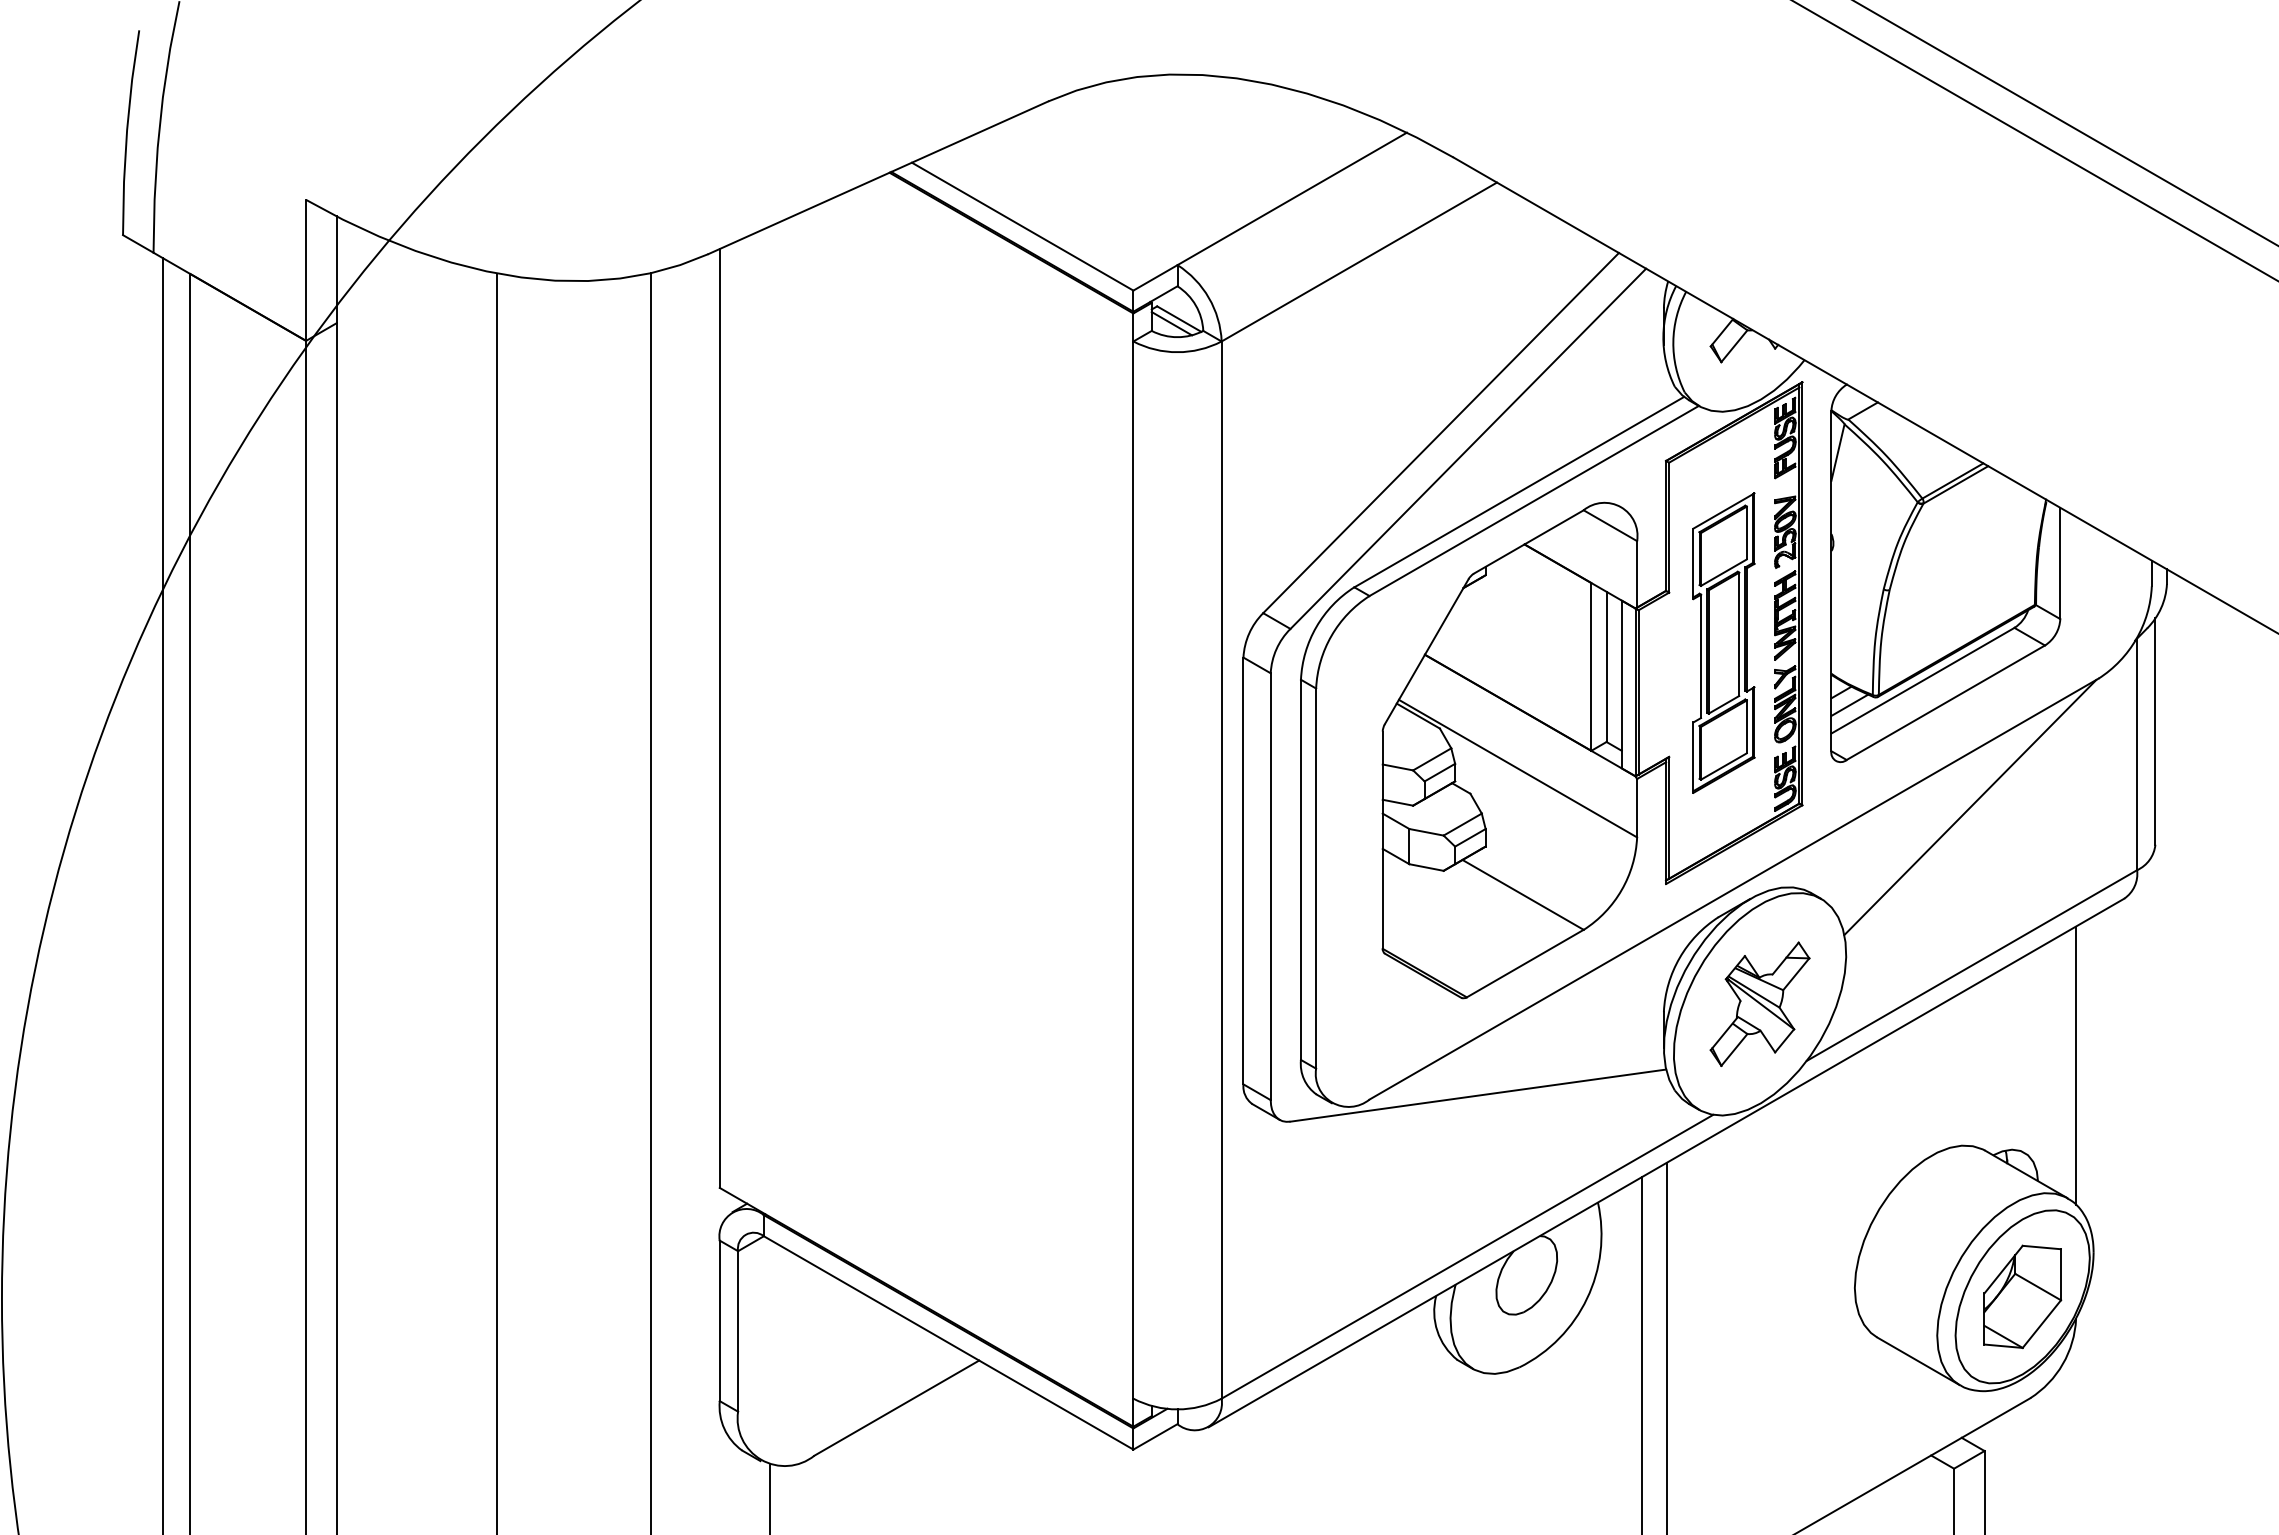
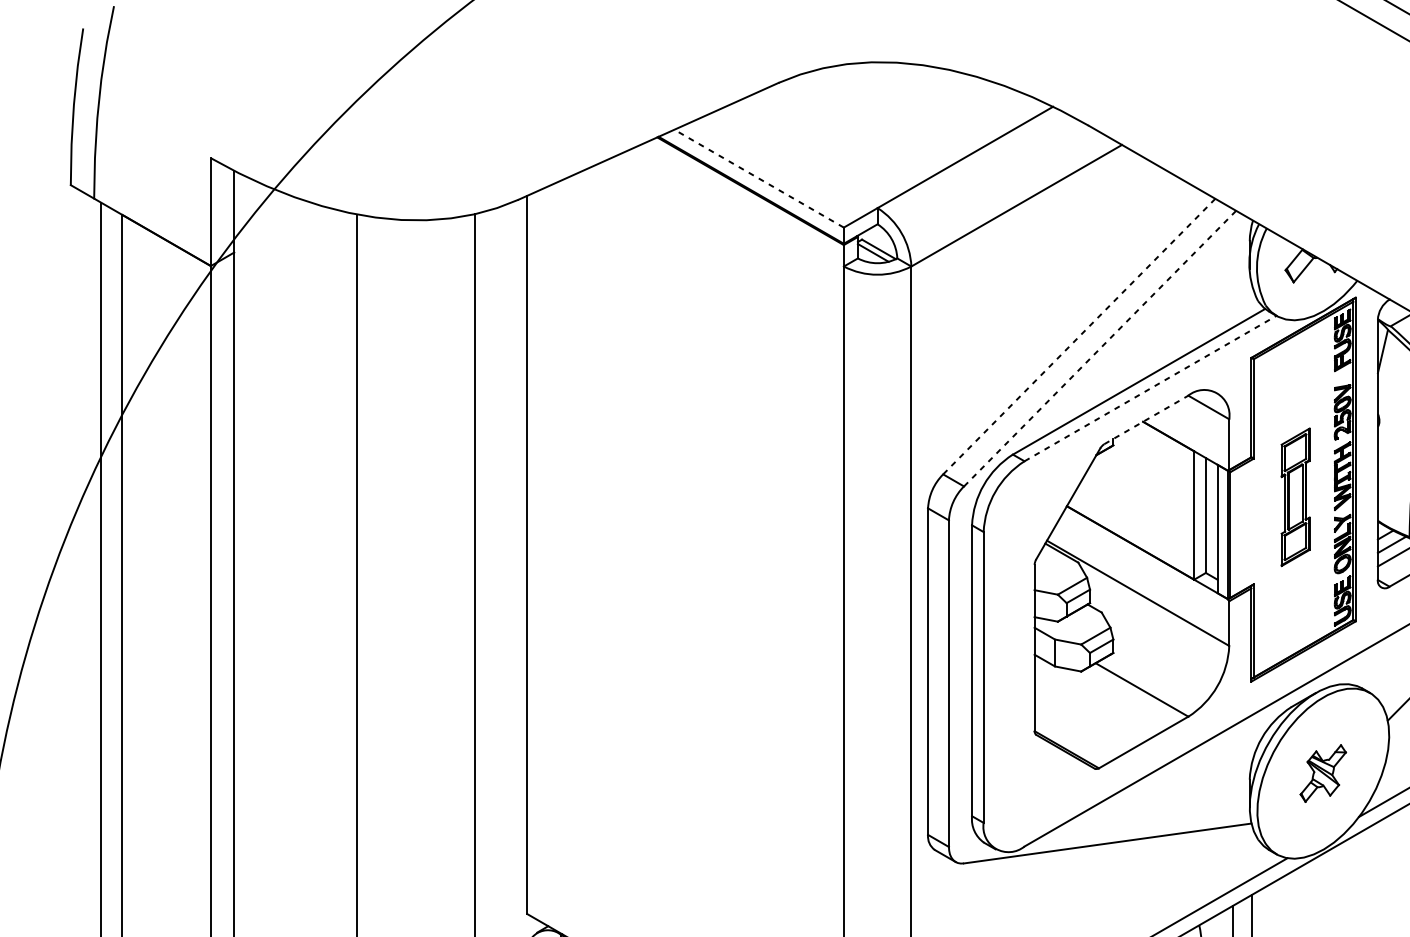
line: (1022, 226) -> (759, 178), solid -> dashed
line: (1440, 433) -> (1078, 336), solid -> dashed
line: (1468, 448) -> (1100, 348), solid -> dashed
line: (1534, 500) -> (1150, 388), solid -> dashed
line: (1529, 541) -> (1146, 419), solid -> dashed
part: (1723, 642) -> (1295, 496), size x0.6
part: (1759, 1003) -> (1322, 773), size x0.6

